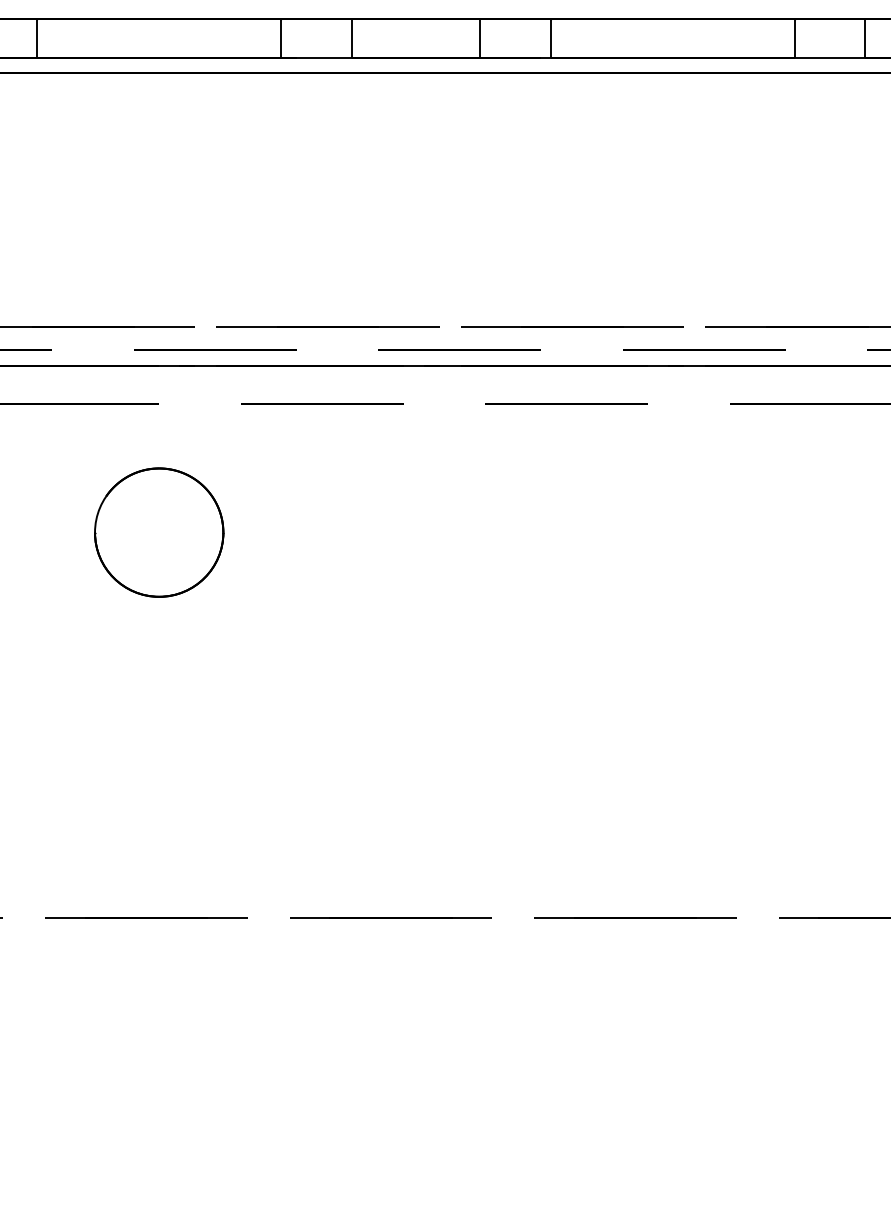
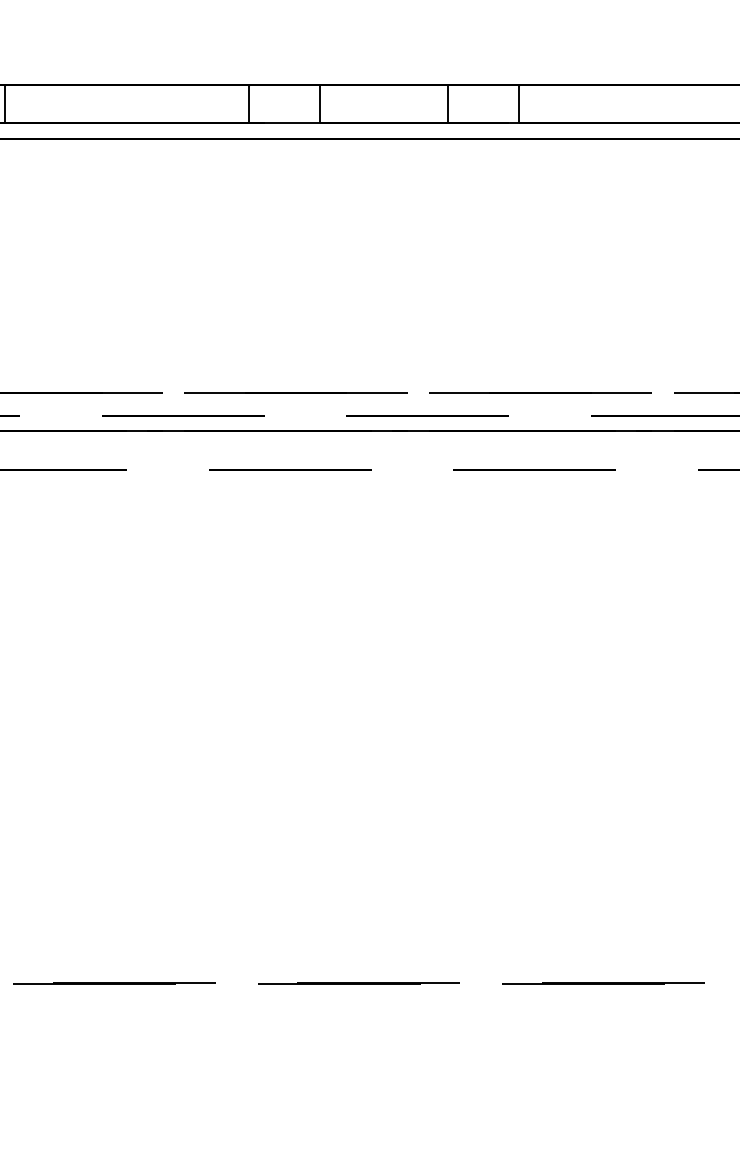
circle: (159, 532) -> (127, 598), removed

